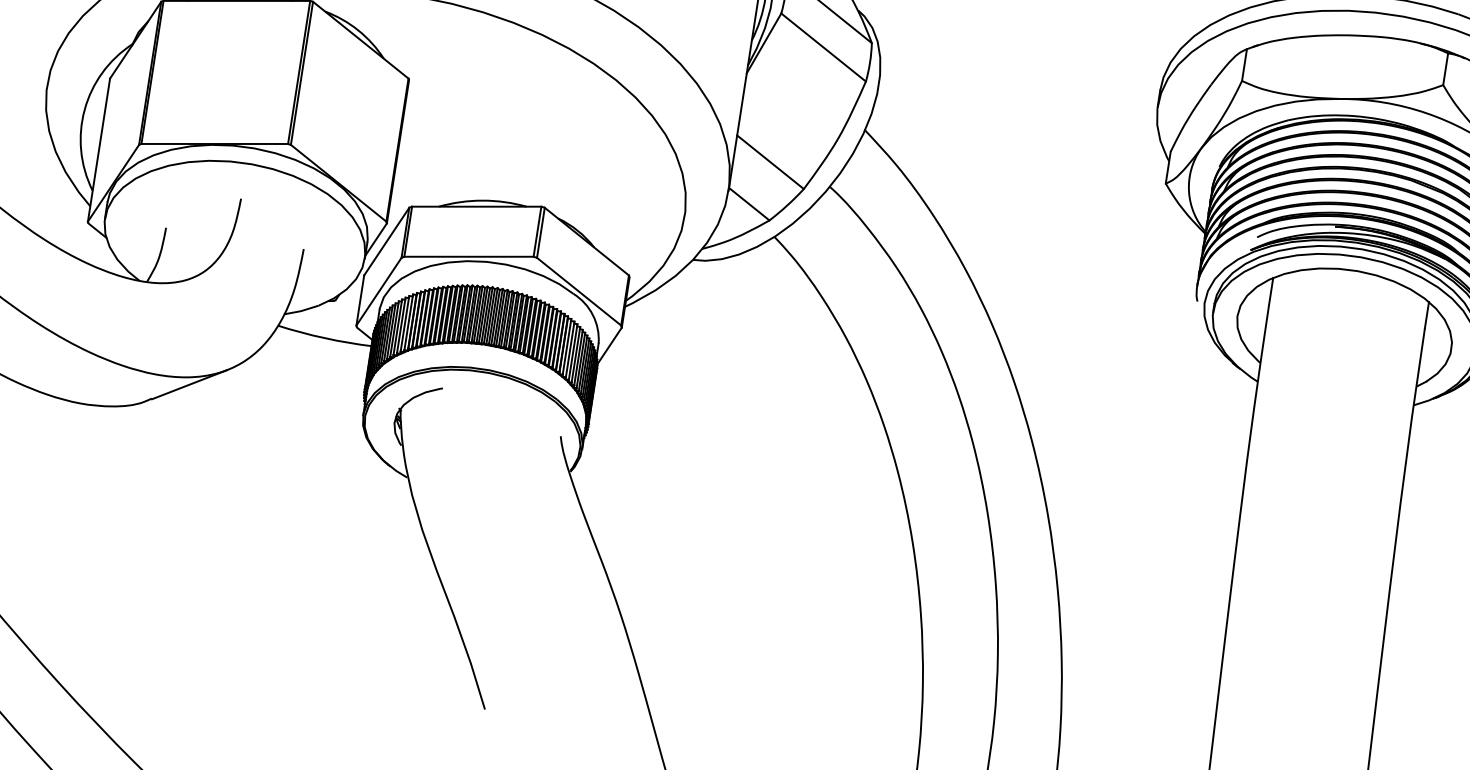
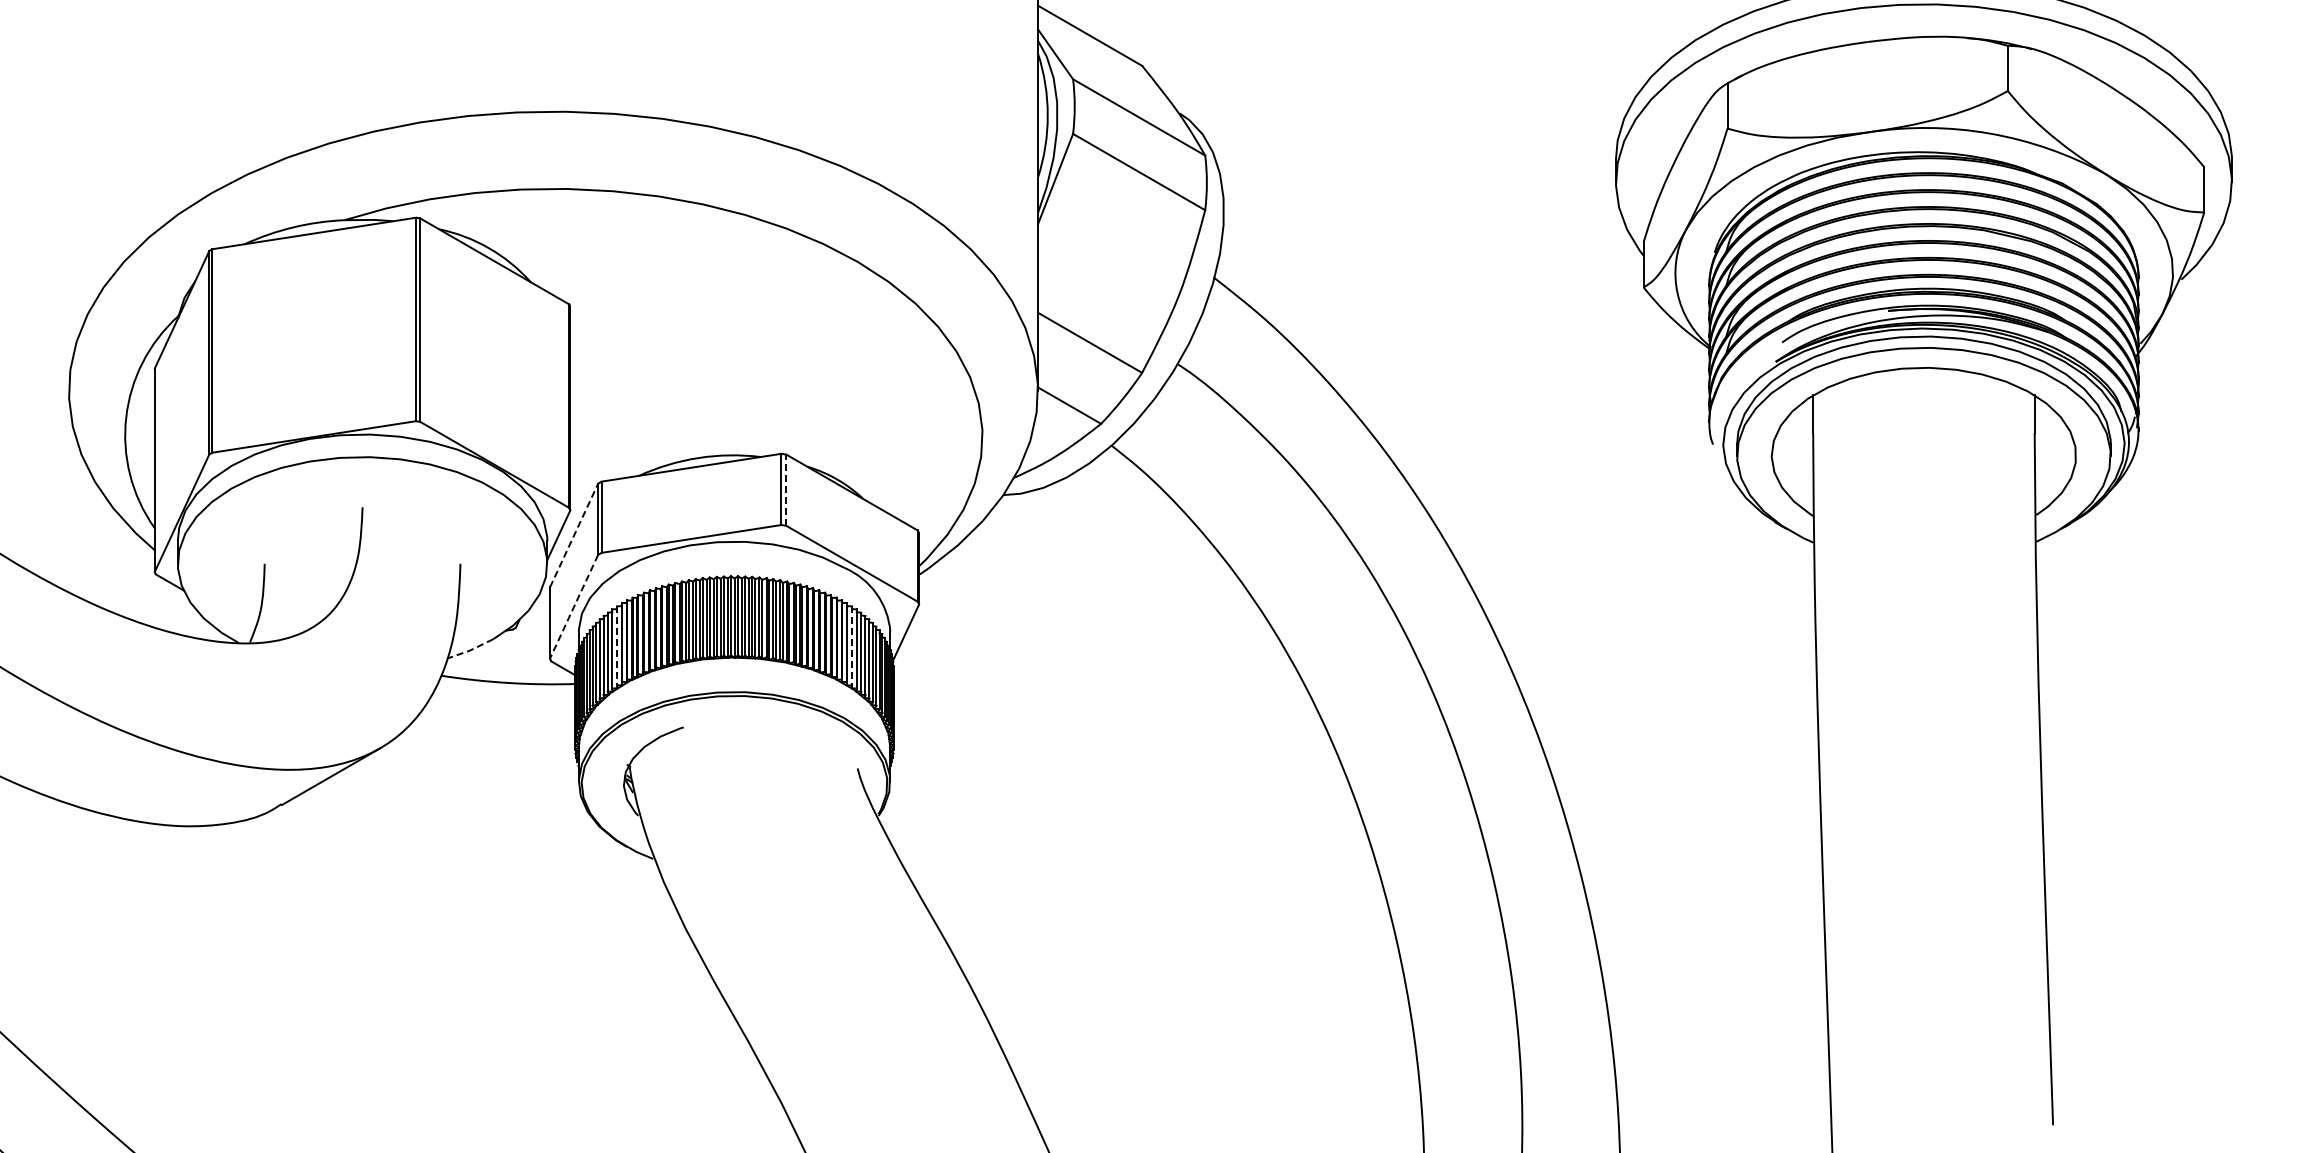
line: (540, 233) -> (786, 490), solid -> dashed
line: (387, 241) -> (574, 535), solid -> dashed
line: (378, 292) -> (573, 607), solid -> dashed
line: (300, 311) -> (469, 650), solid -> dashed
line: (405, 323) -> (617, 645), solid -> dashed
line: (570, 349) -> (852, 645), solid -> dashed

